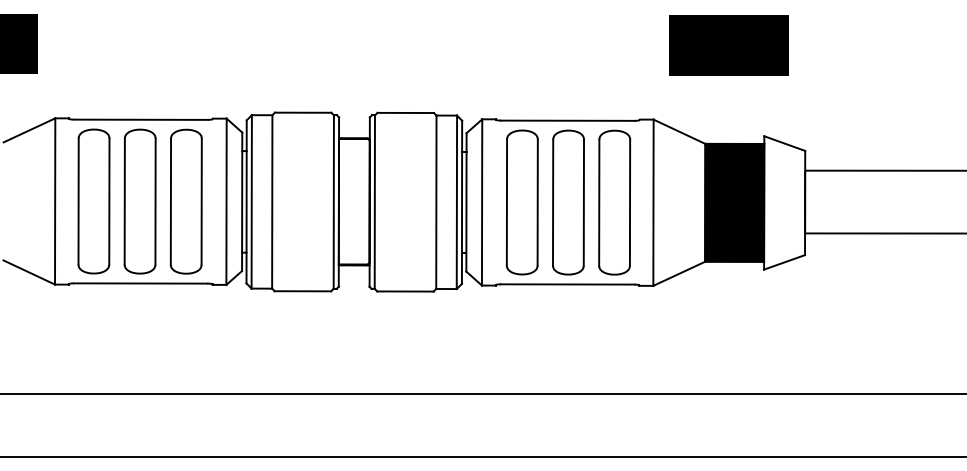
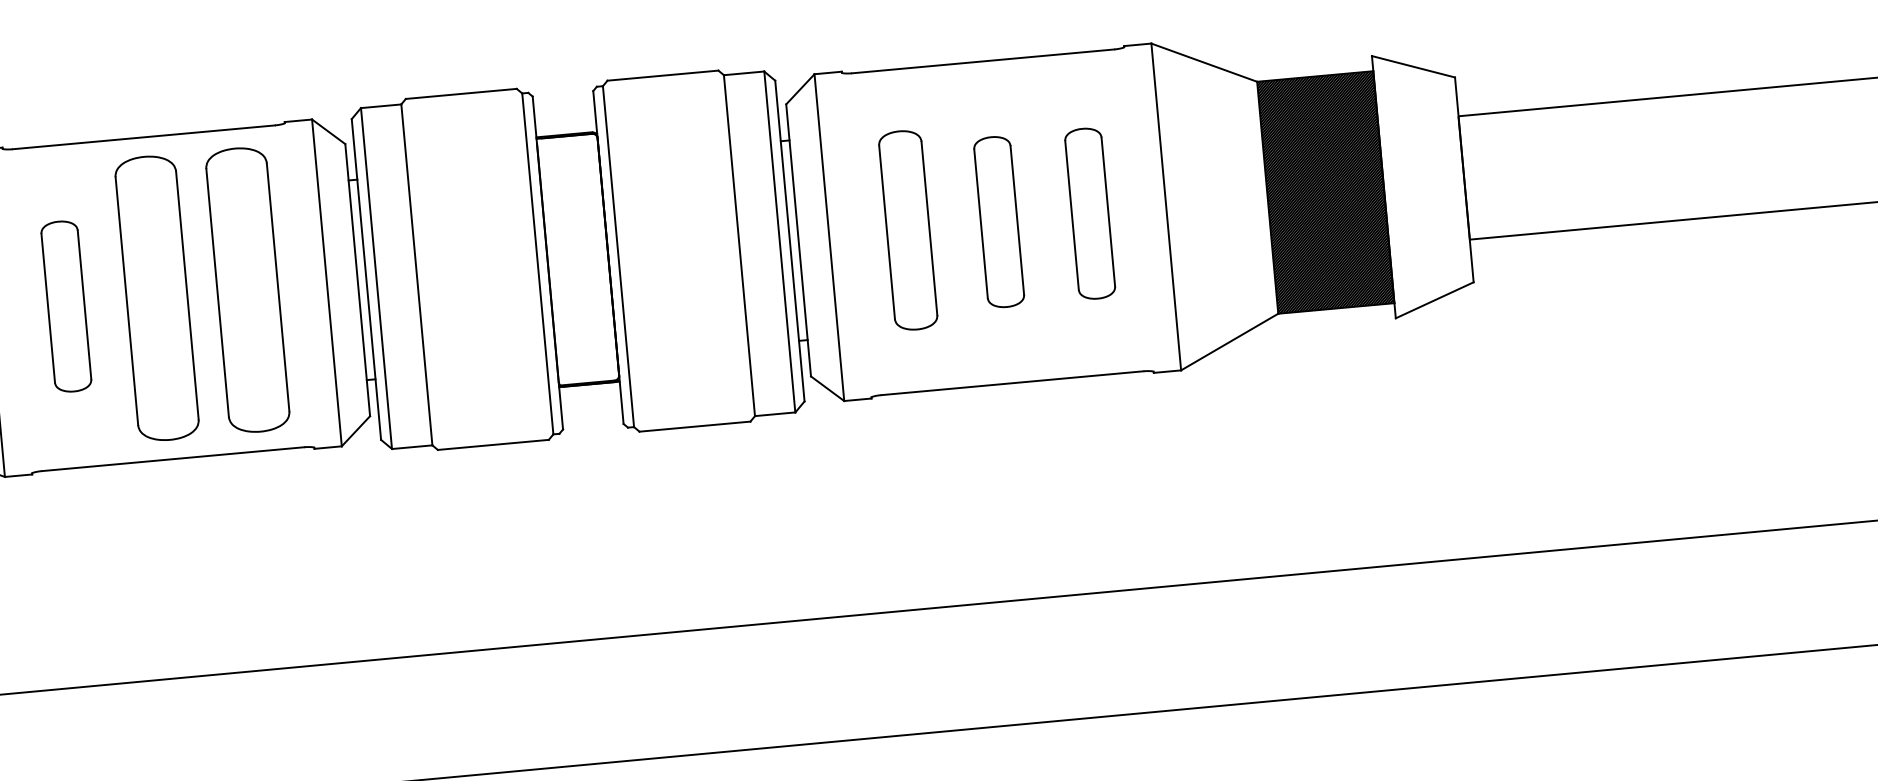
part: (93, 201) -> (65, 306), size x0.6
part: (521, 202) -> (906, 230), size x0.7
part: (568, 202) -> (999, 221), size x0.6
part: (614, 202) -> (1089, 213), size x0.6

